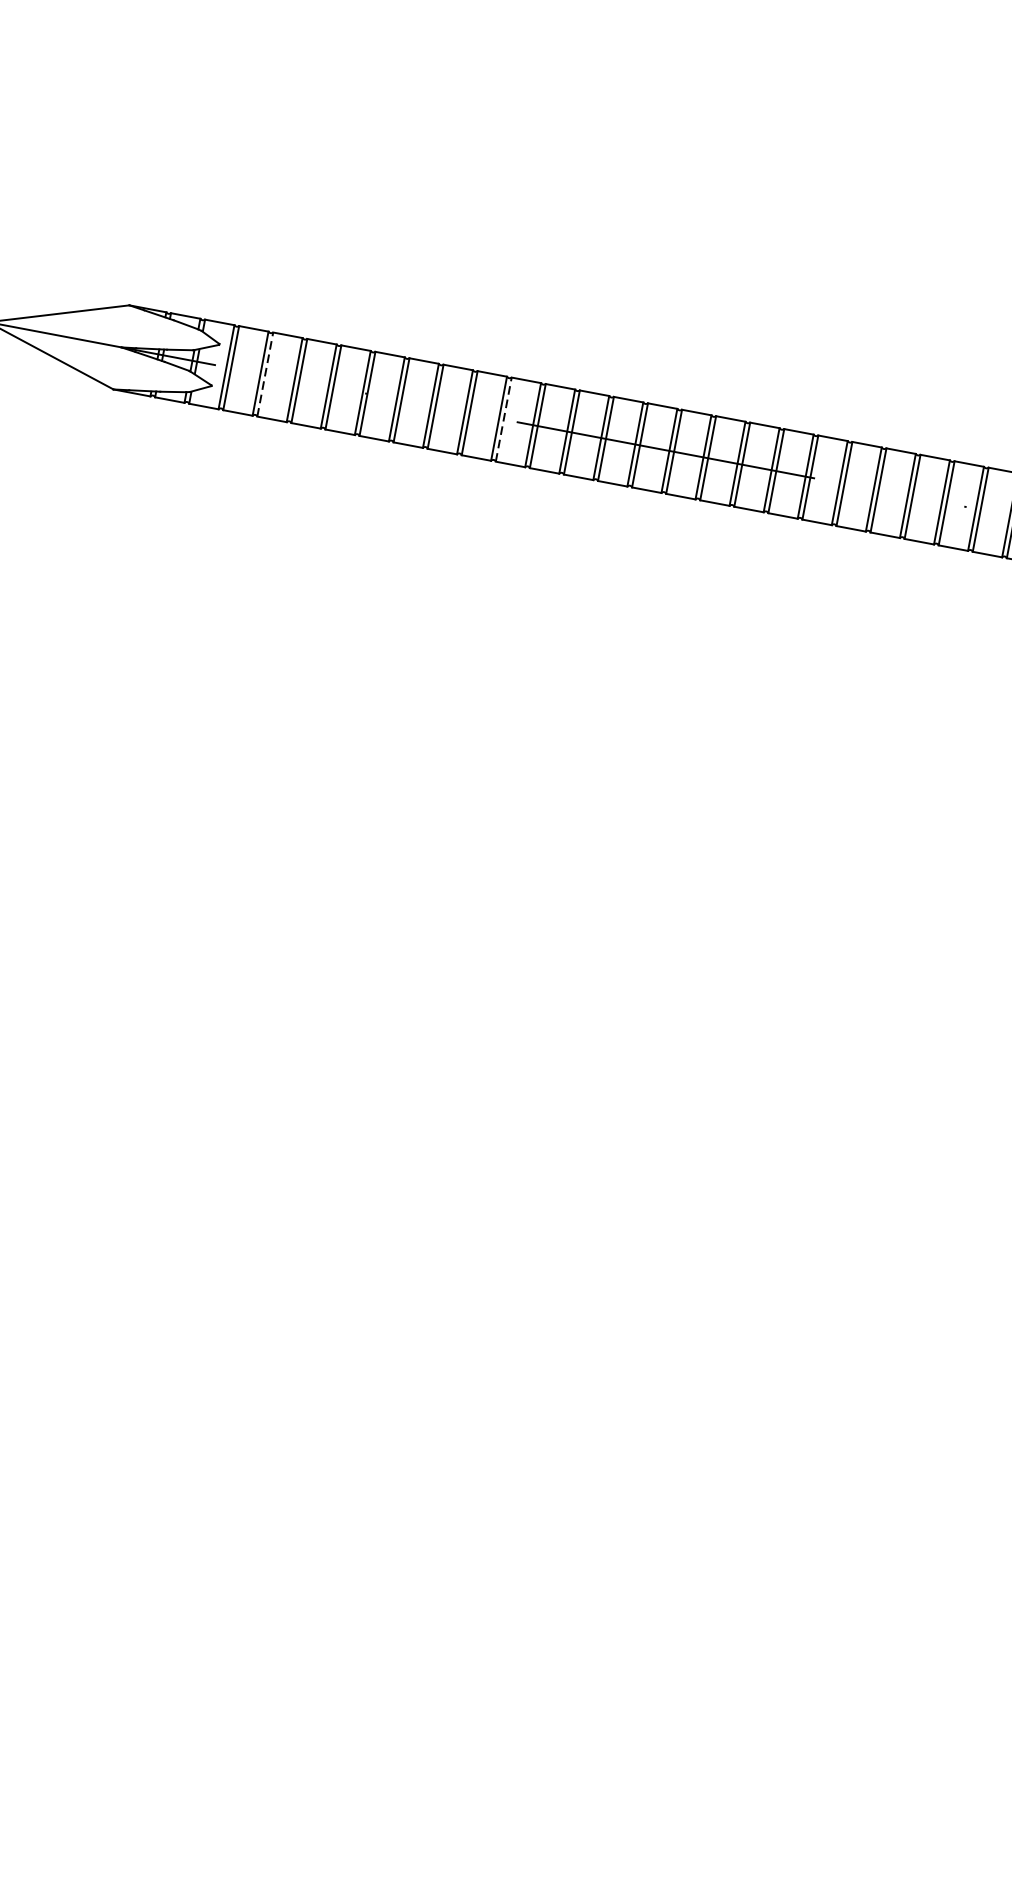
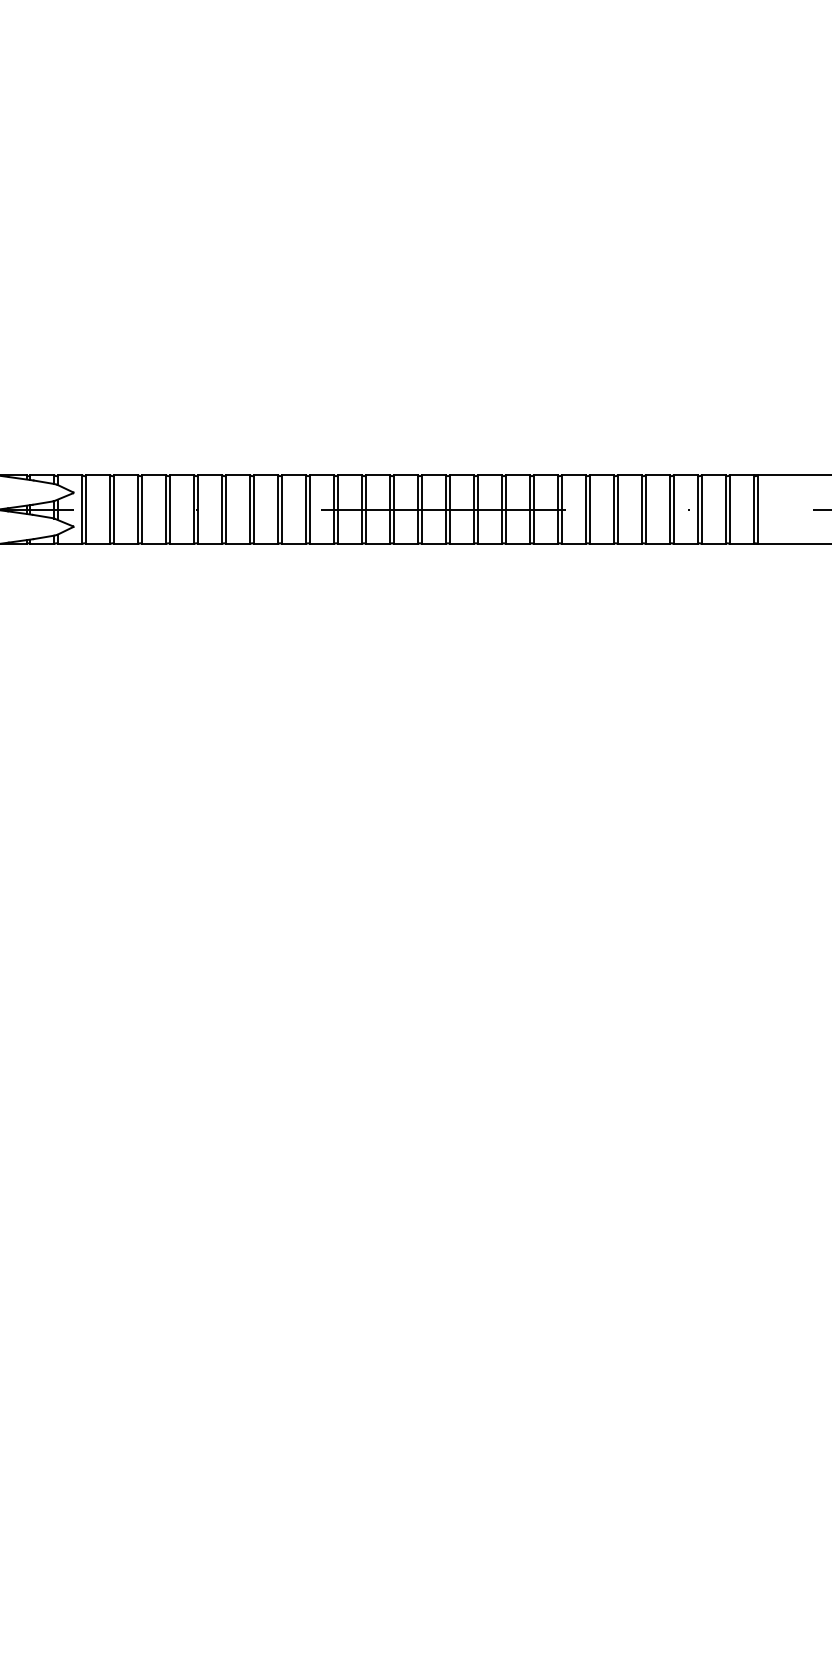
line: (265, 374) -> (114, 509), dashed -> solid
line: (504, 419) -> (310, 509), dashed -> solid

